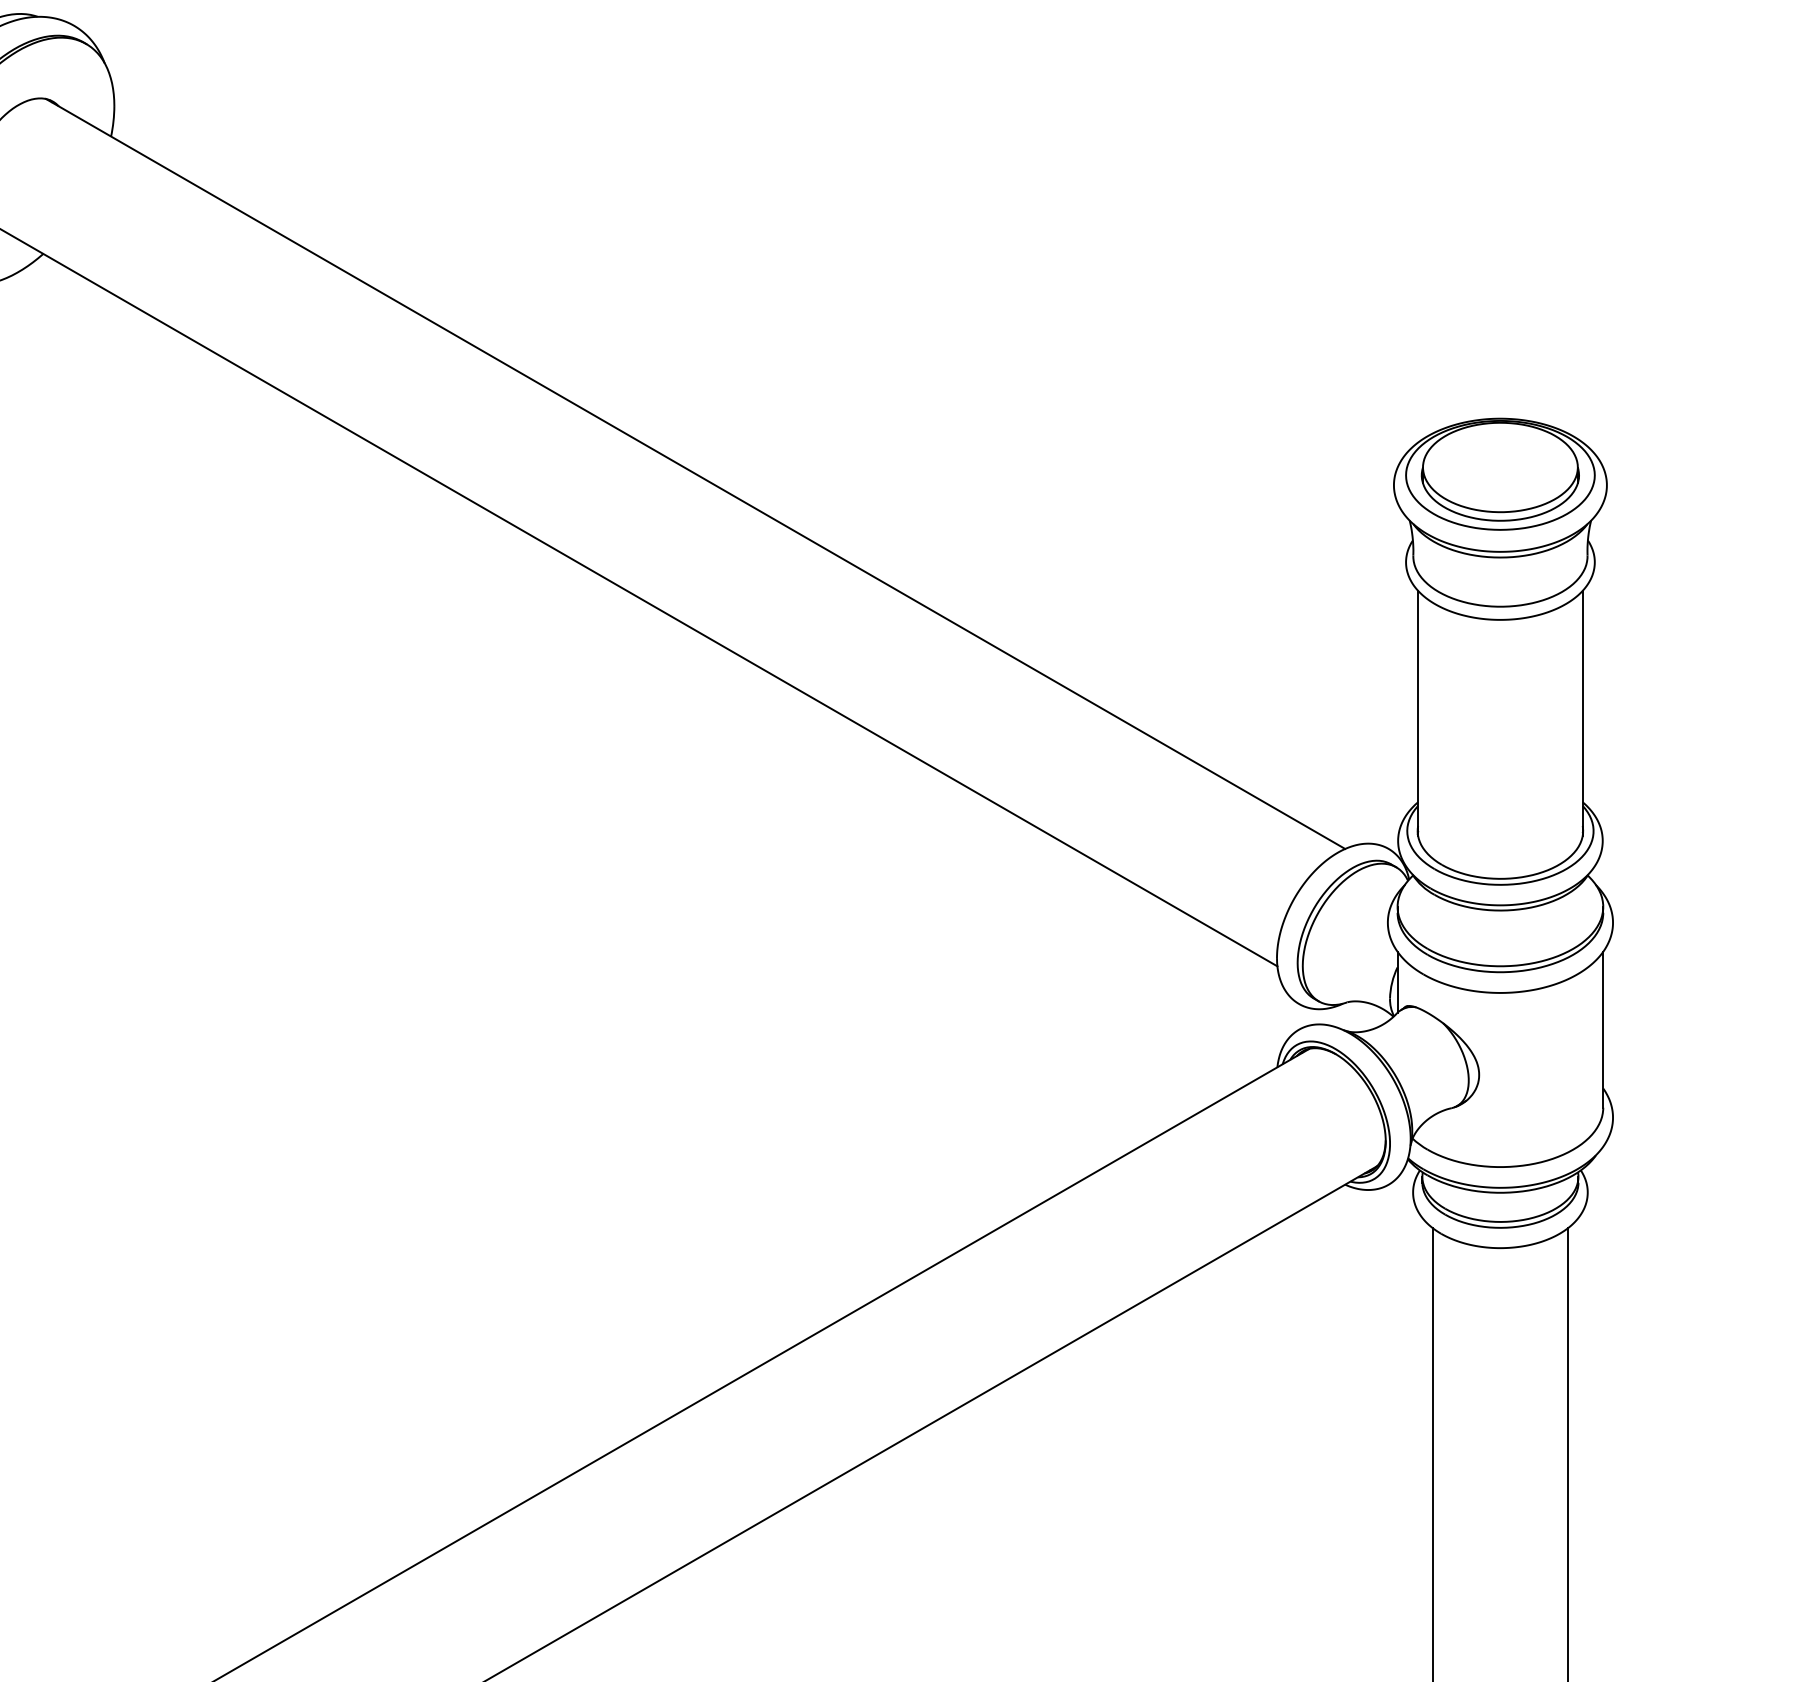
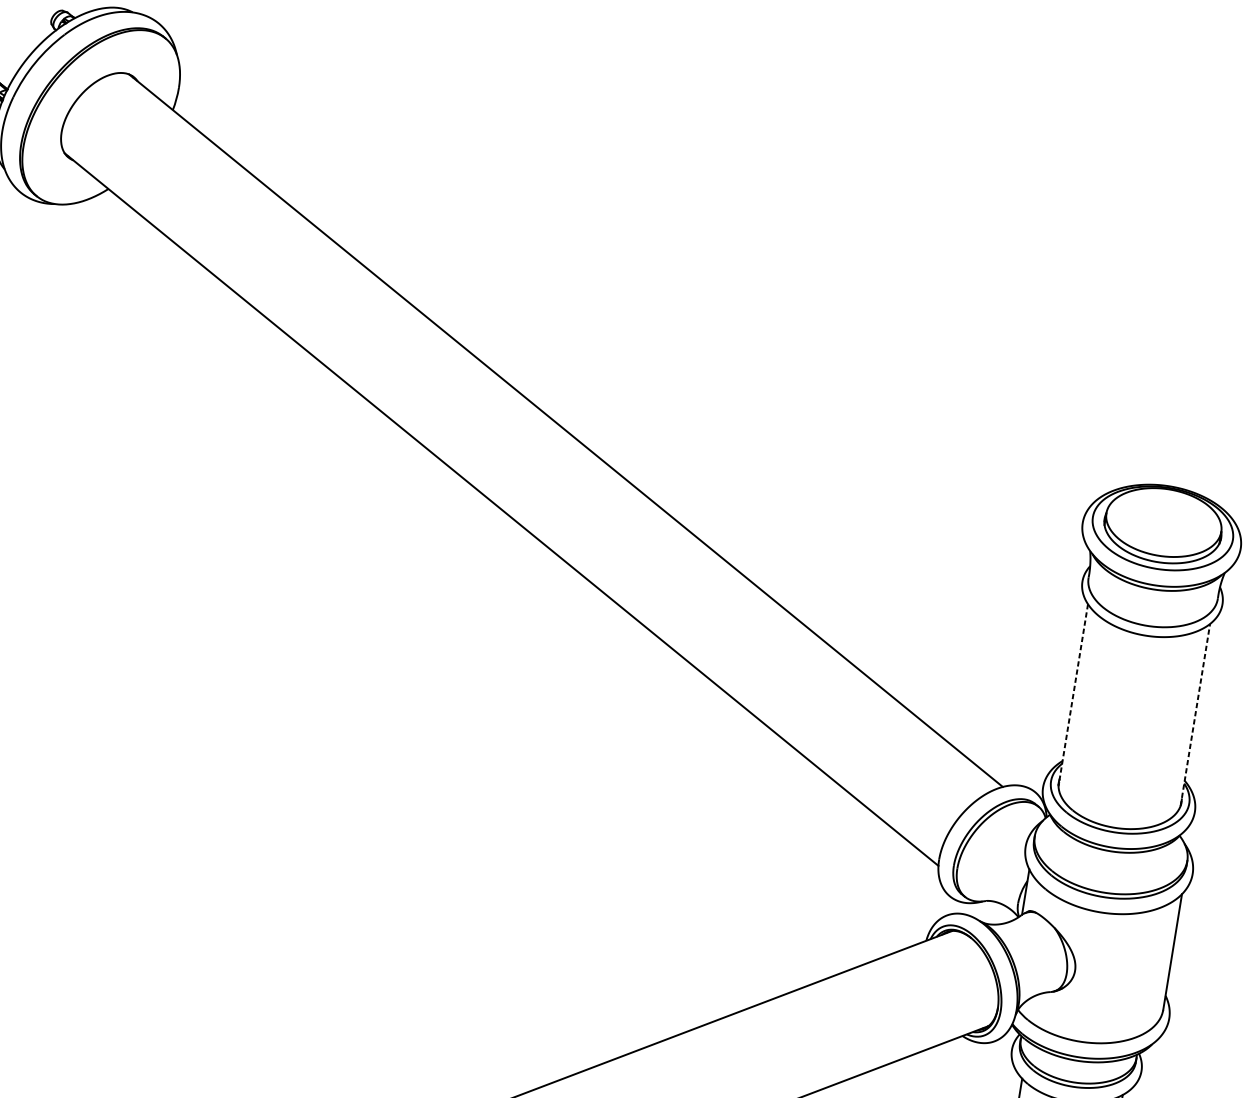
line: (1418, 713) -> (1073, 695), solid -> dashed
line: (1582, 713) -> (1195, 714), solid -> dashed

